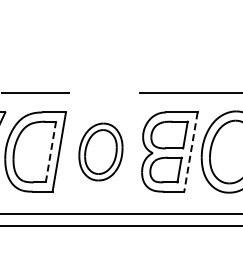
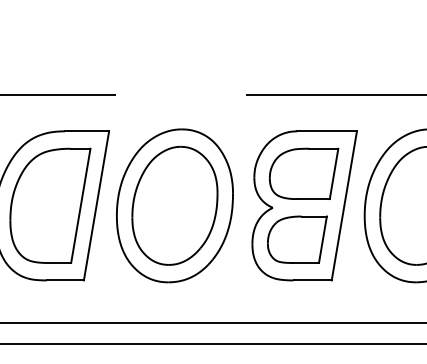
part: (100, 151) -> (174, 204), size x1.43
line: (50, 152) -> (80, 206), dashed -> solid
line: (190, 152) -> (343, 206), dashed -> solid

